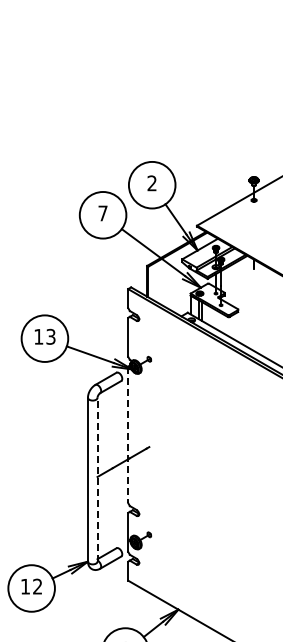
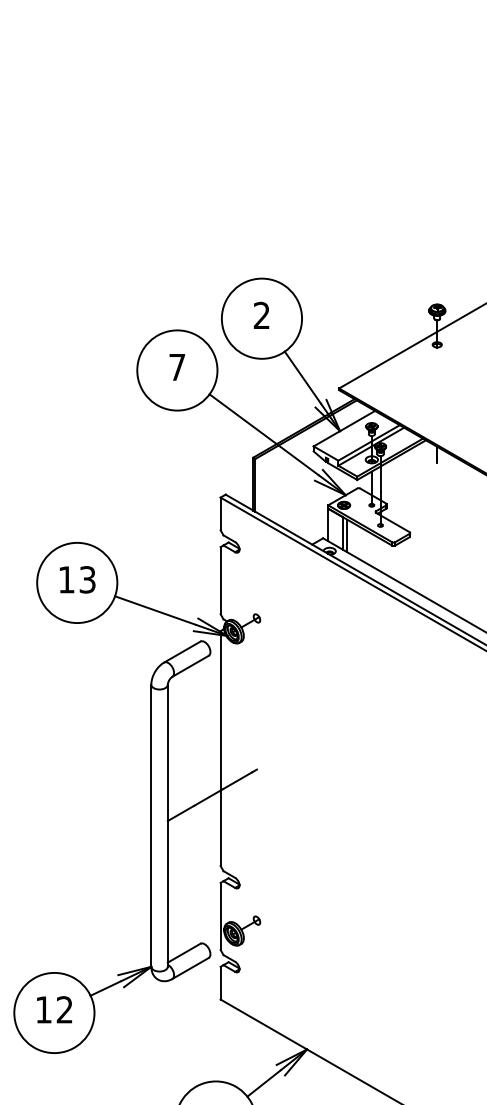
line: (128, 435) -> (221, 749), dashed -> solid
line: (97, 479) -> (167, 825), dashed -> solid

